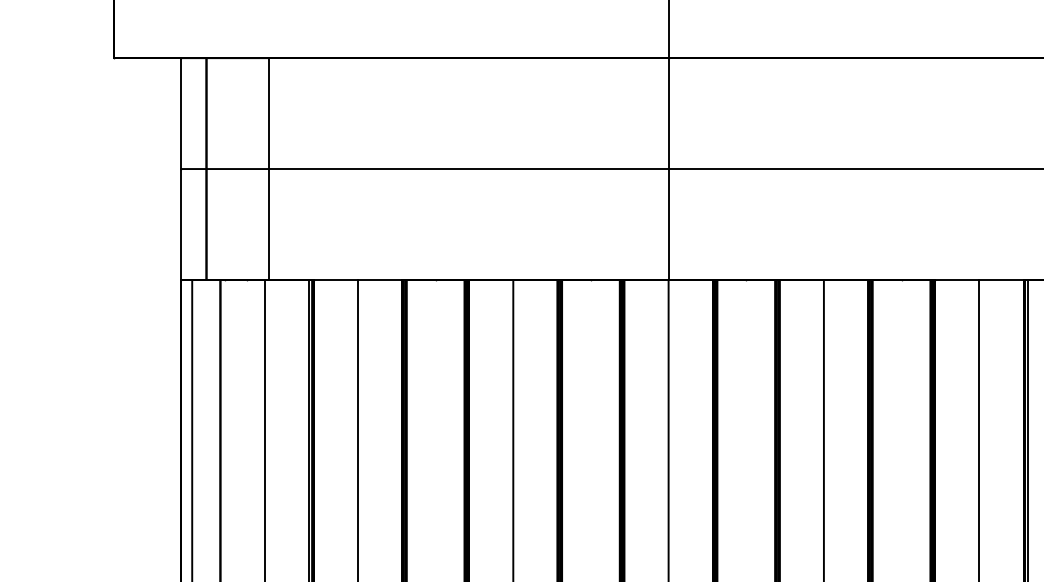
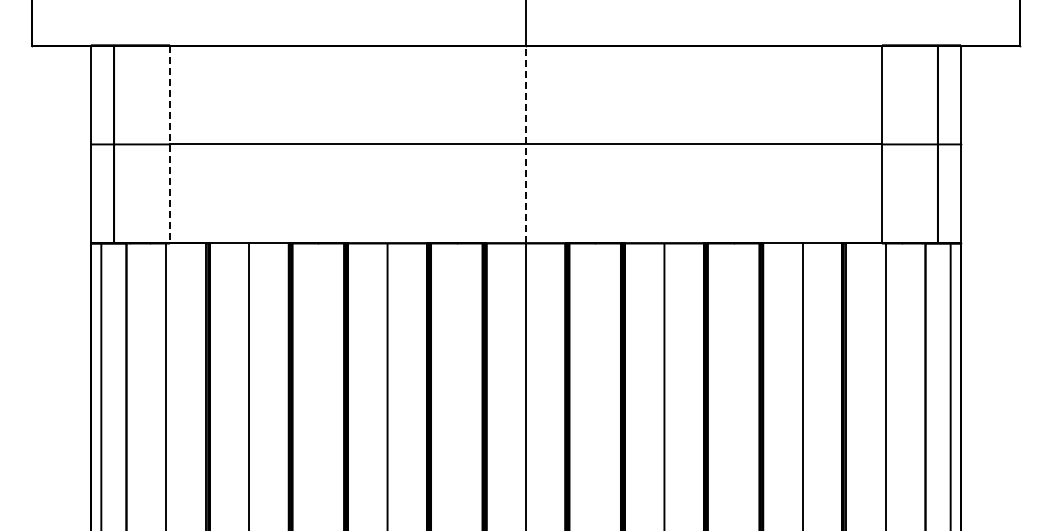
line: (269, 169) -> (170, 144), solid -> dashed
line: (669, 169) -> (526, 144), solid -> dashed

